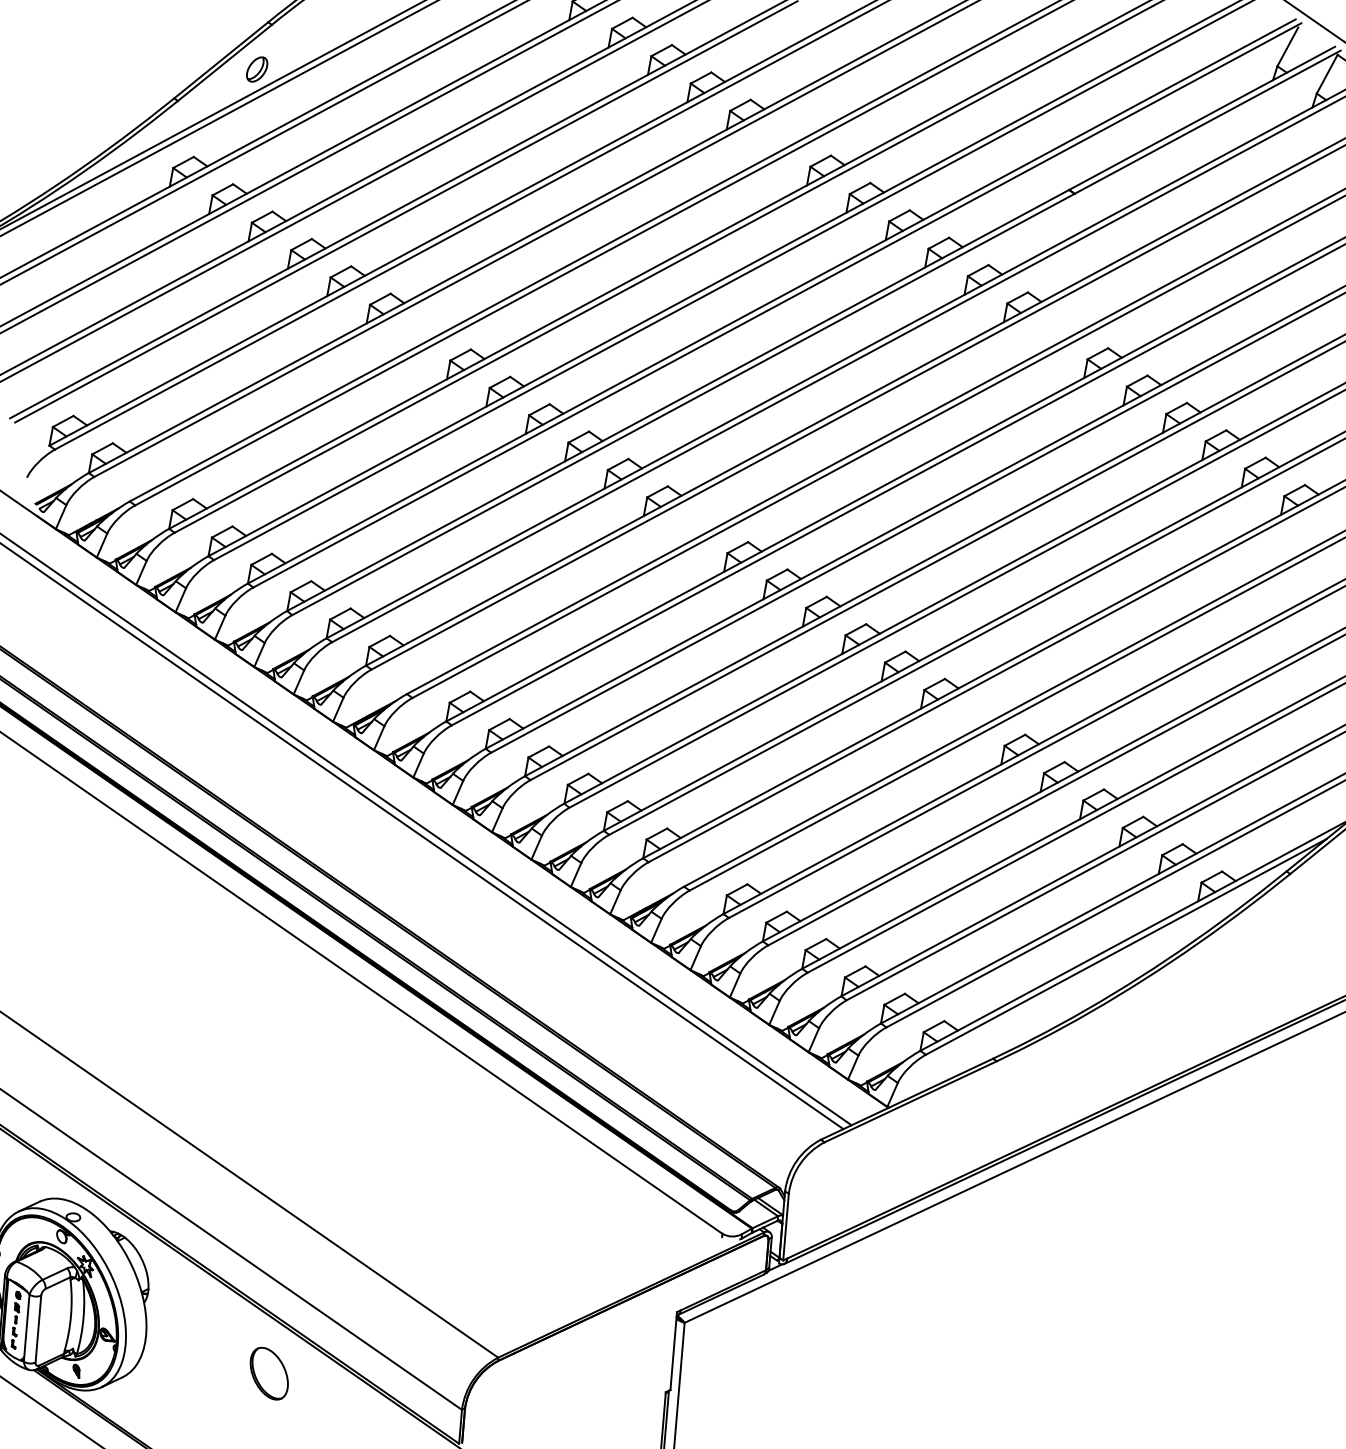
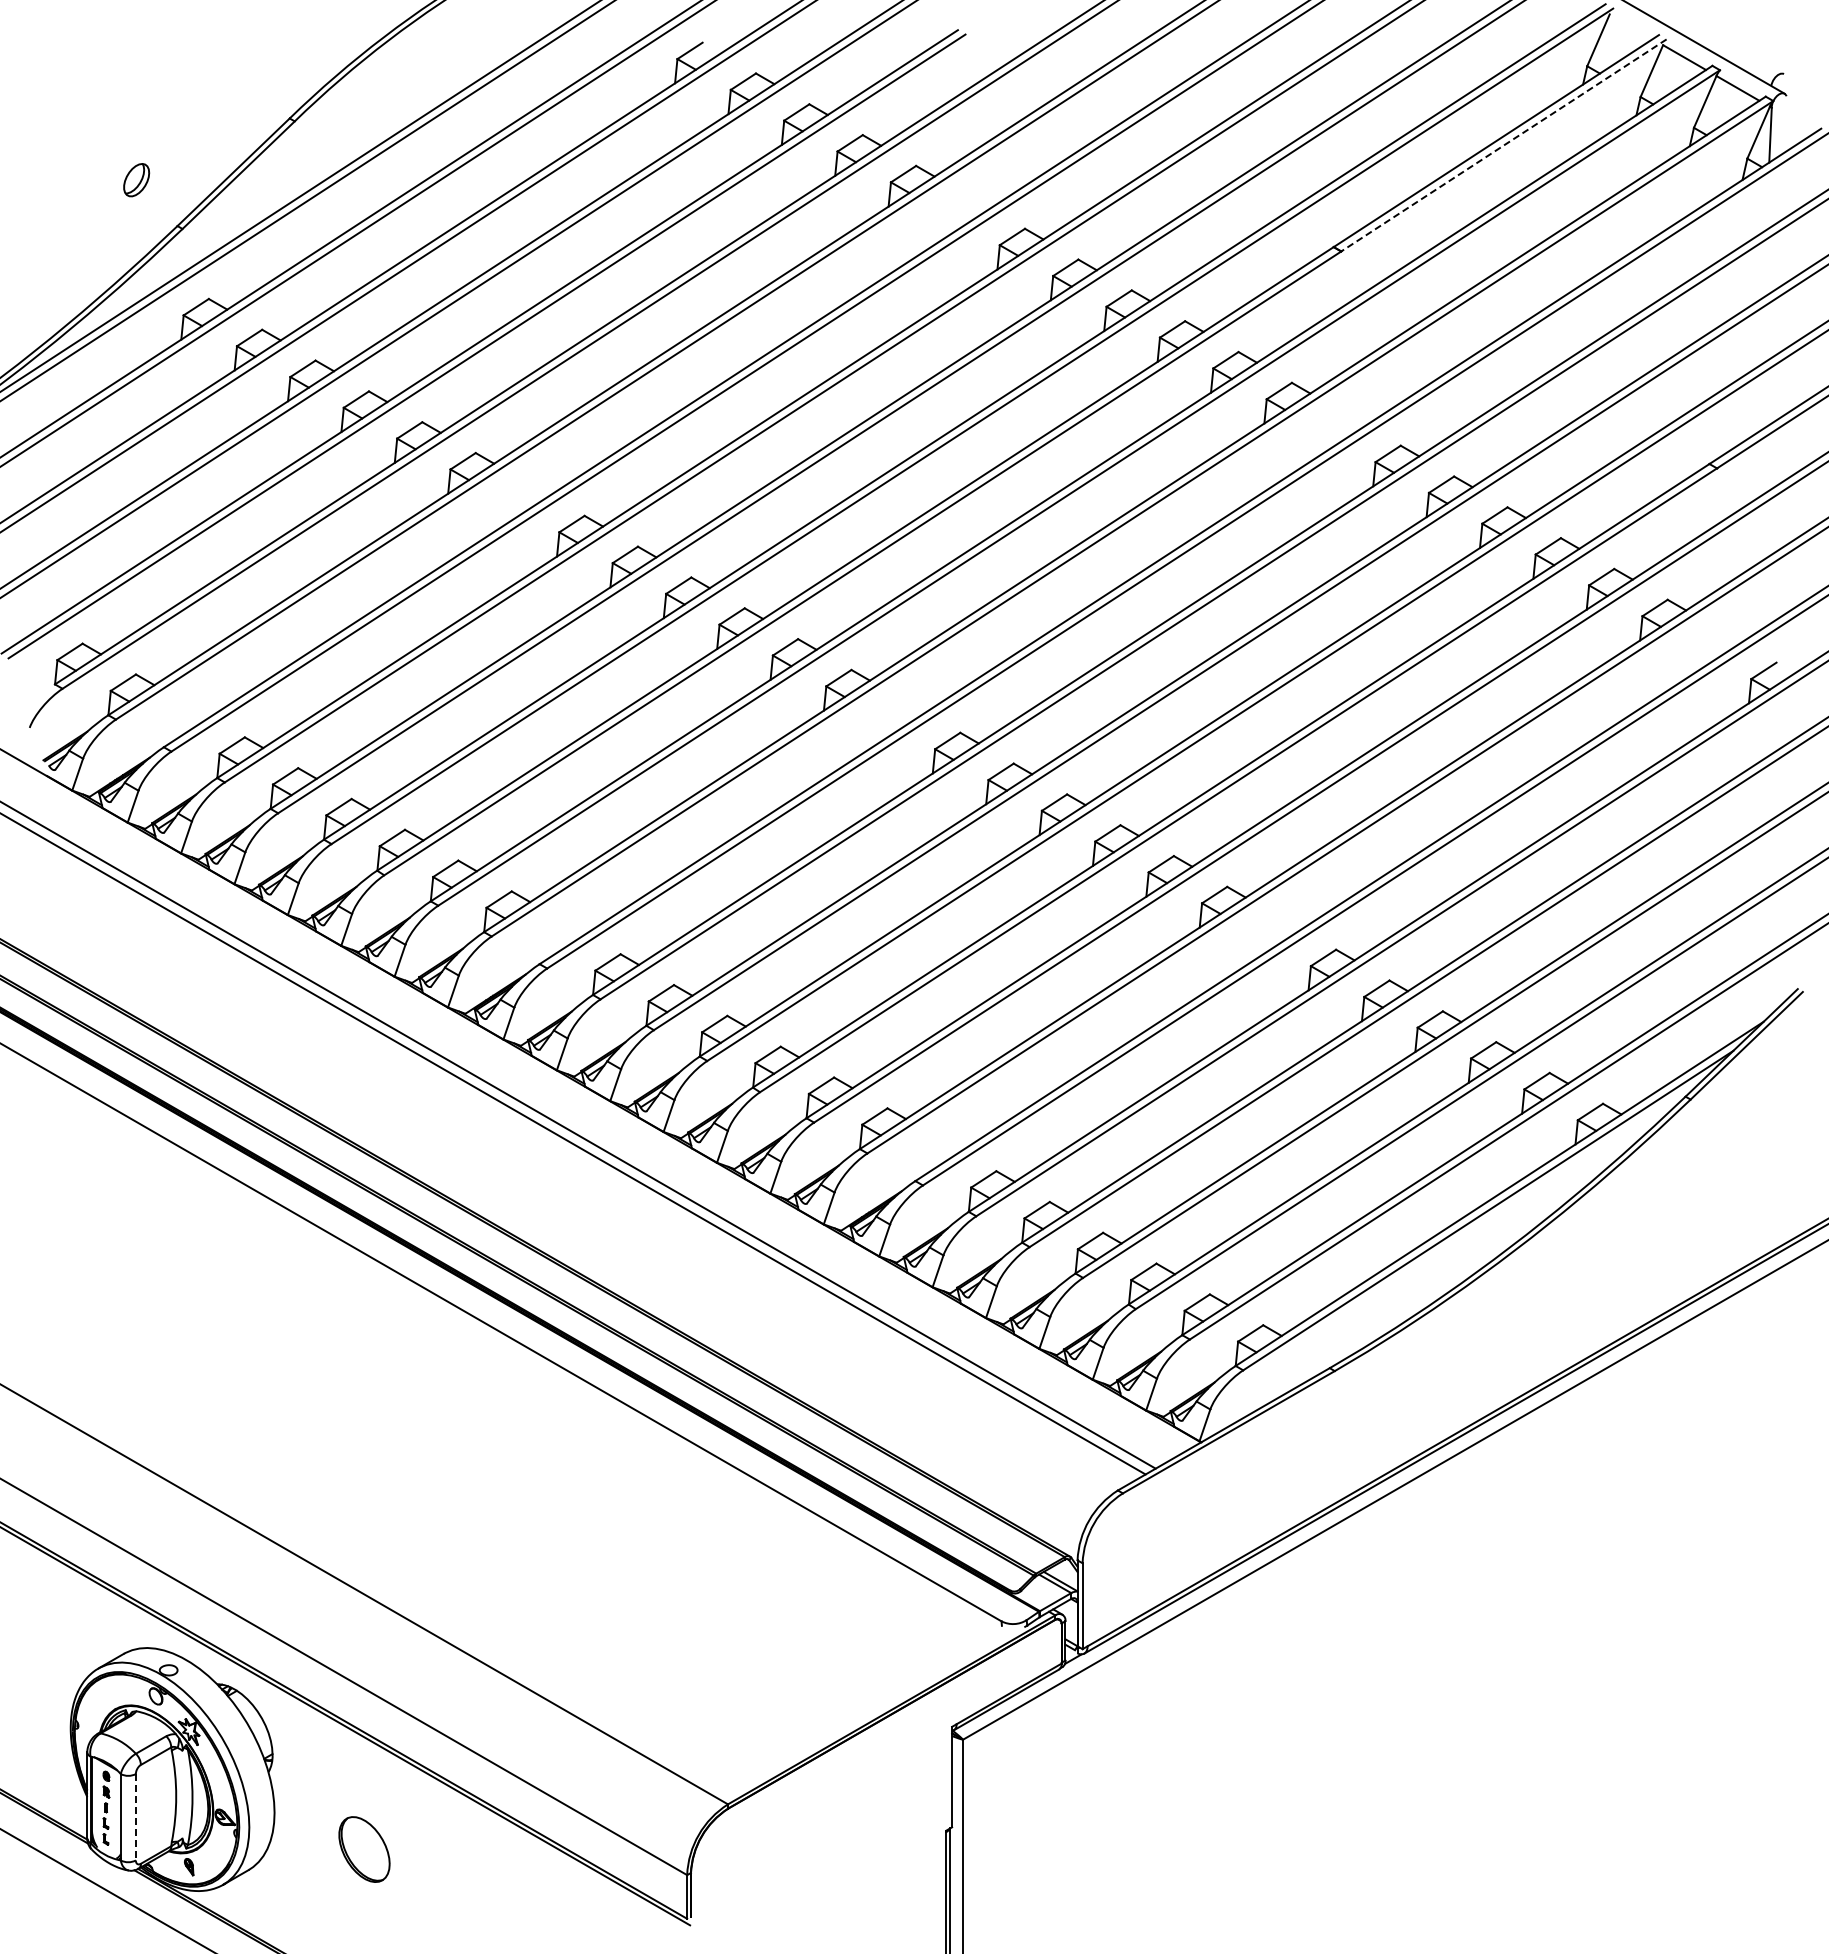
part: (257, 69) -> (136, 180), moved
line: (1207, 122) -> (1503, 145), solid -> dashed
line: (38, 1329) -> (135, 1817), solid -> dashed
part: (269, 1373) -> (364, 1849), moved

